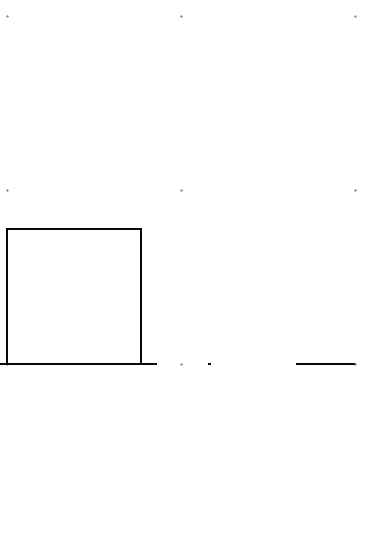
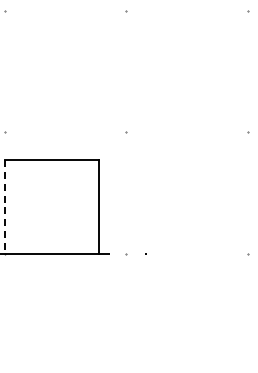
line: (6, 296) -> (4, 206), solid -> dashed
line: (324, 363) -> (226, 253), removed

